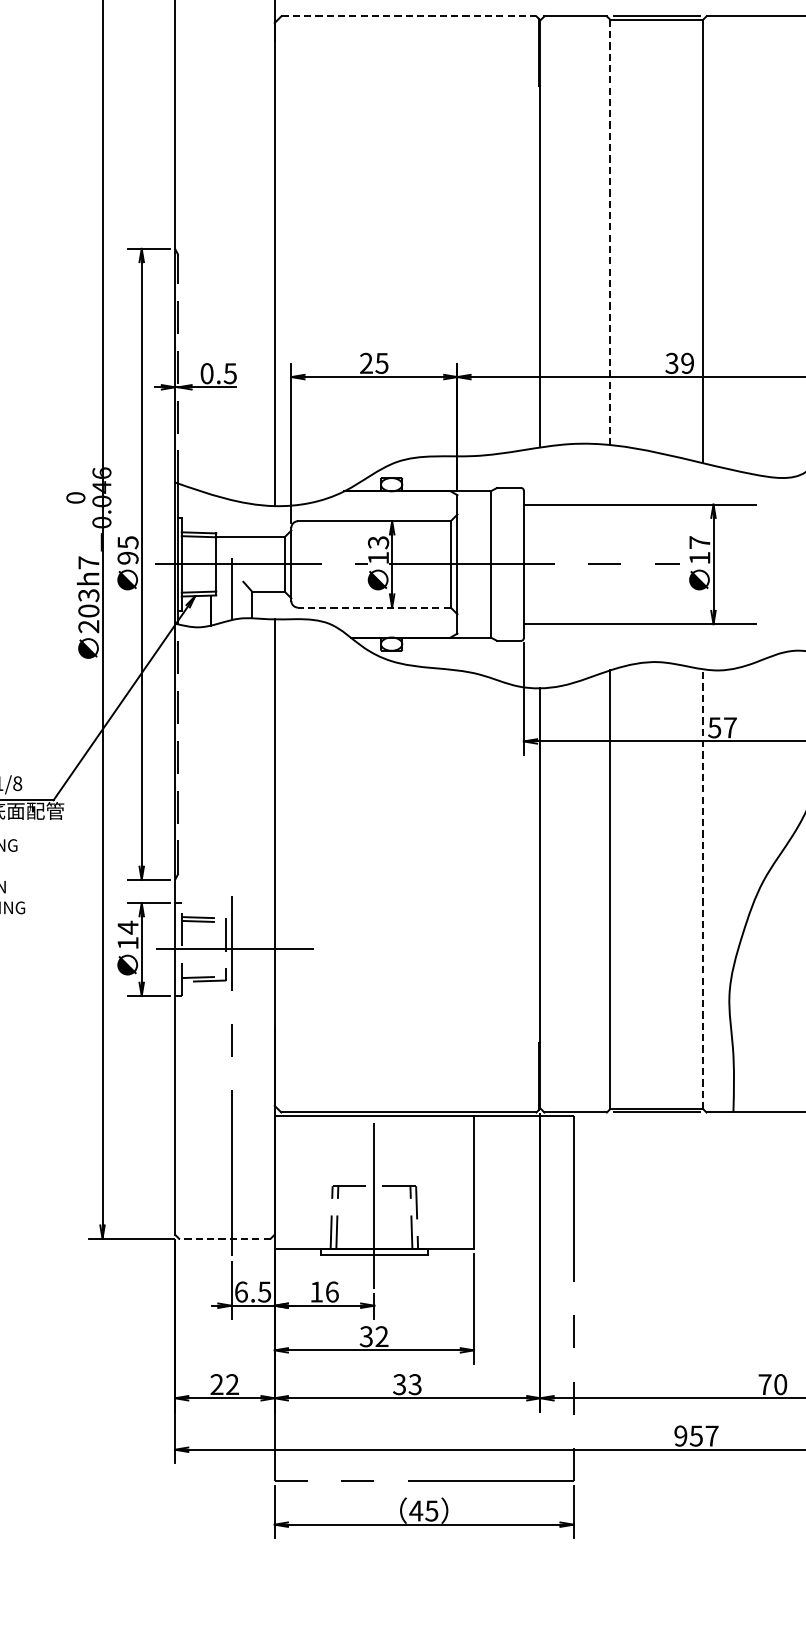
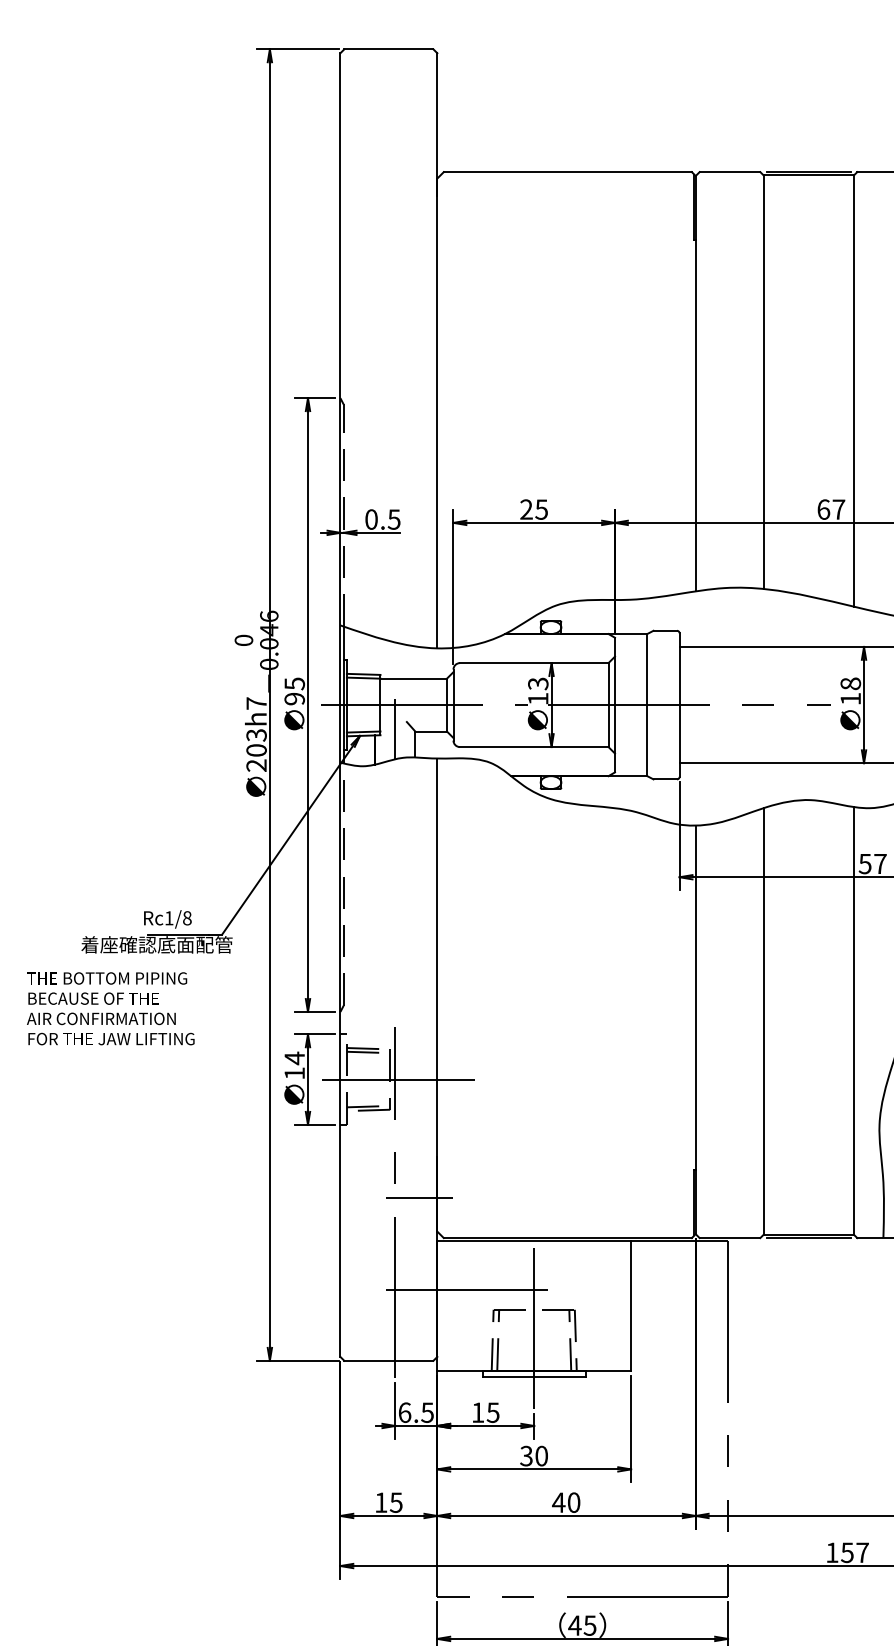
line: (409, 16) -> (568, 172), dashed -> solid
line: (610, 232) -> (763, 382), dashed -> solid
text: (680, 363) -> (831, 509), 39 -> 67
text: (699, 542) -> (850, 683), 17 -> 18
line: (373, 608) -> (533, 747), dashed -> solid
line: (703, 888) -> (854, 1020), dashed -> solid
line: (256, 1070) -> (419, 1197), added
line: (307, 1165) -> (469, 1289), added
line: (224, 1238) -> (388, 1360), dashed -> solid
text: (331, 1291) -> (492, 1412), 16 -> 15
text: (381, 1337) -> (541, 1456), 32 -> 30
text: (224, 1384) -> (388, 1502), 22 -> 15
text: (407, 1384) -> (566, 1502), 33 -> 40
text: (681, 1435) -> (832, 1552), 957 -> 157

